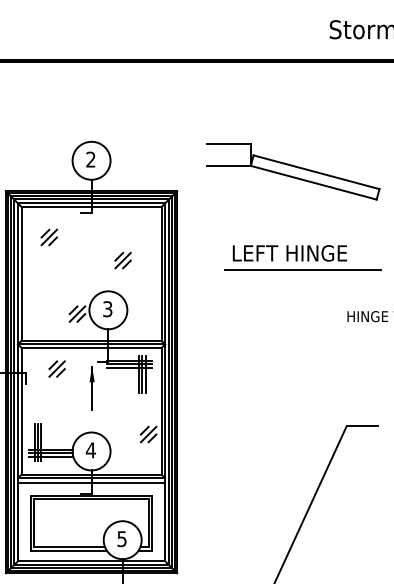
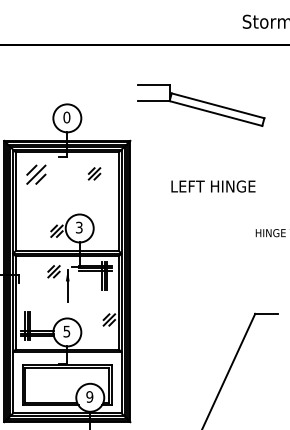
text: (90, 159) -> (66, 117), 2 -> 0
part: (294, 171) -> (201, 105), moved
part: (48, 237) -> (35, 174), size x1.6
part: (122, 260) -> (94, 173), moved
line: (302, 269) -> (222, 198), removed
part: (56, 368) -> (53, 271), moved
text: (90, 450) -> (66, 331), 4 -> 5
line: (91, 482) -> (67, 355), removed
text: (121, 538) -> (89, 396), 5 -> 9

